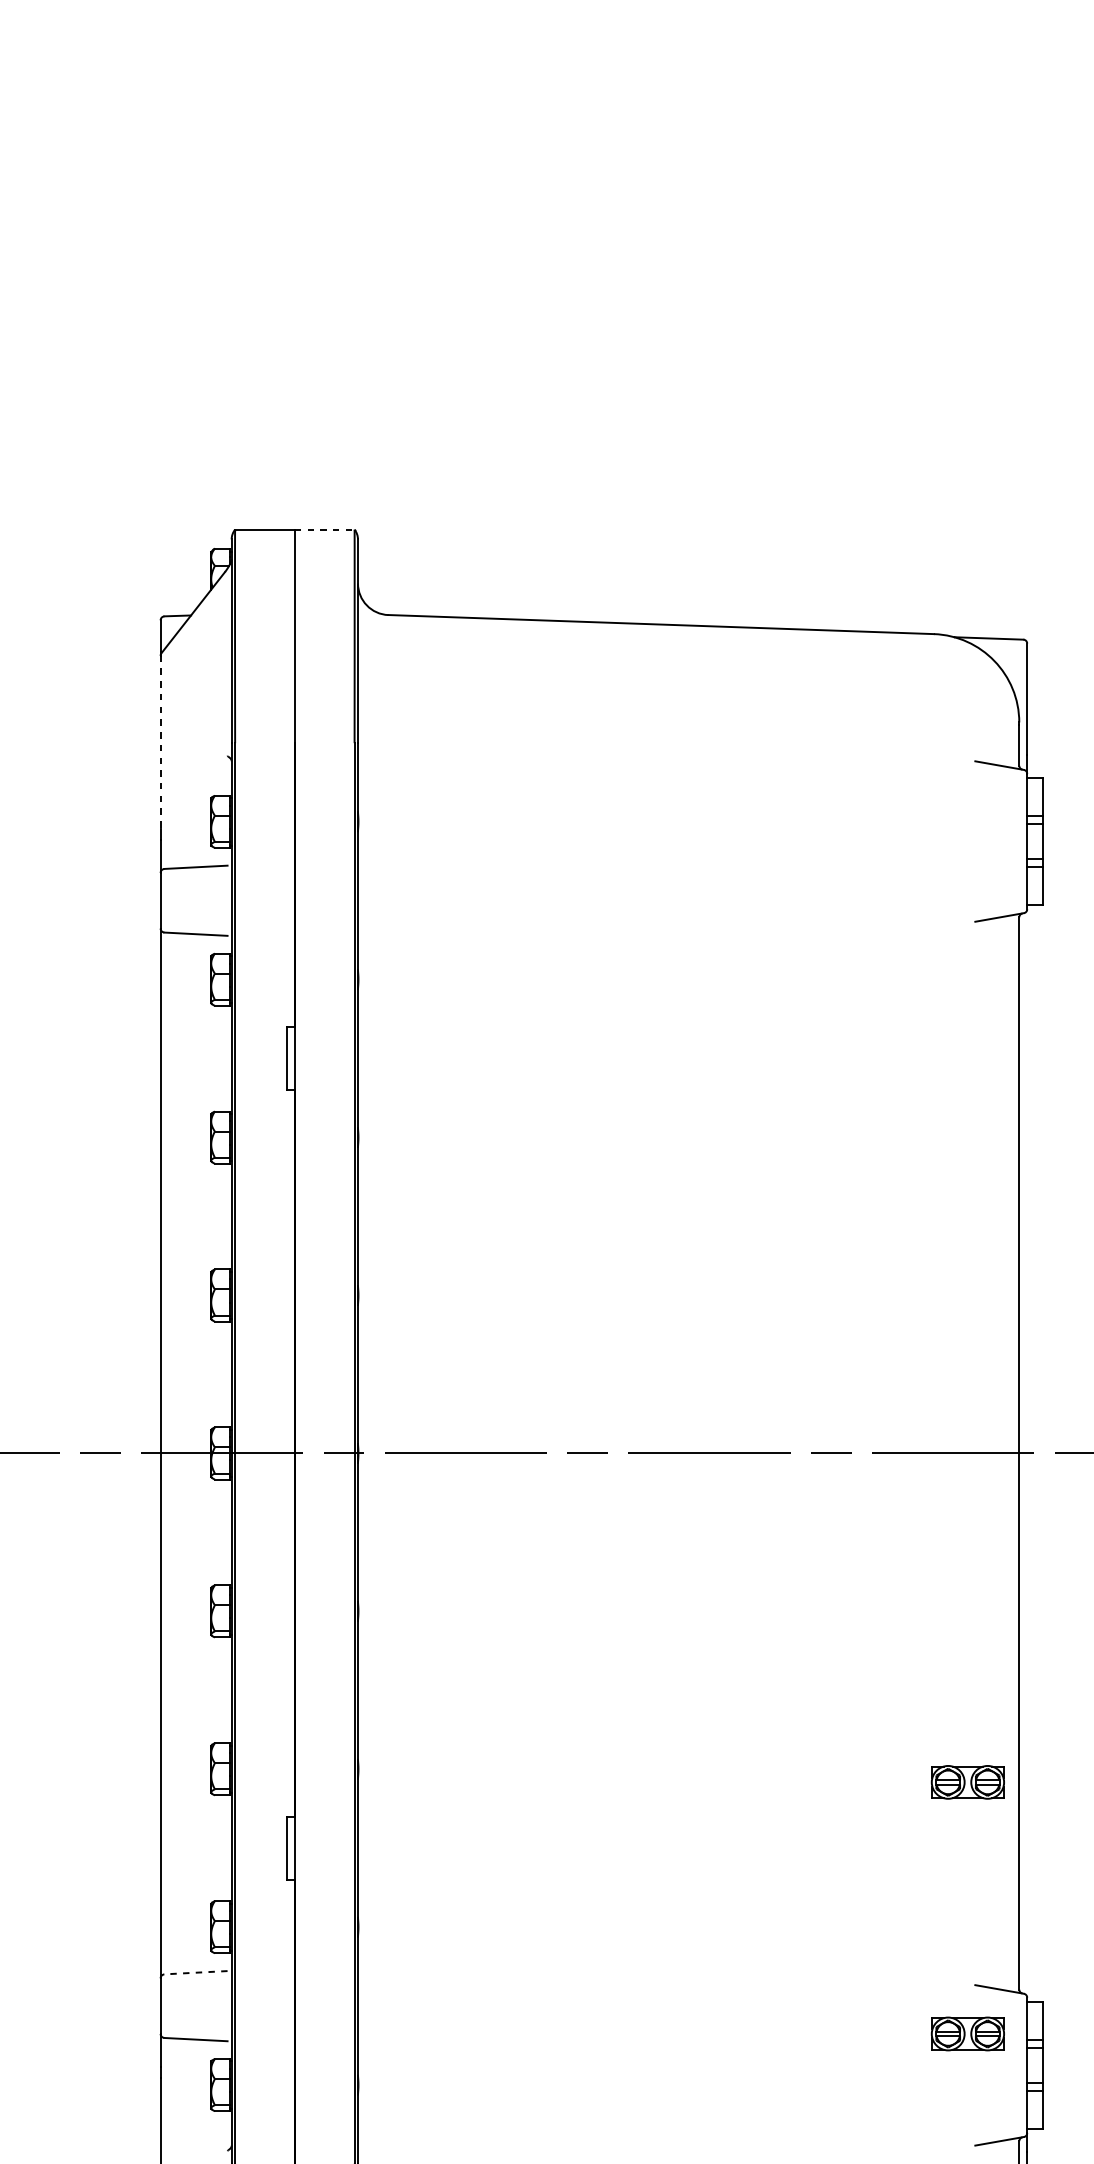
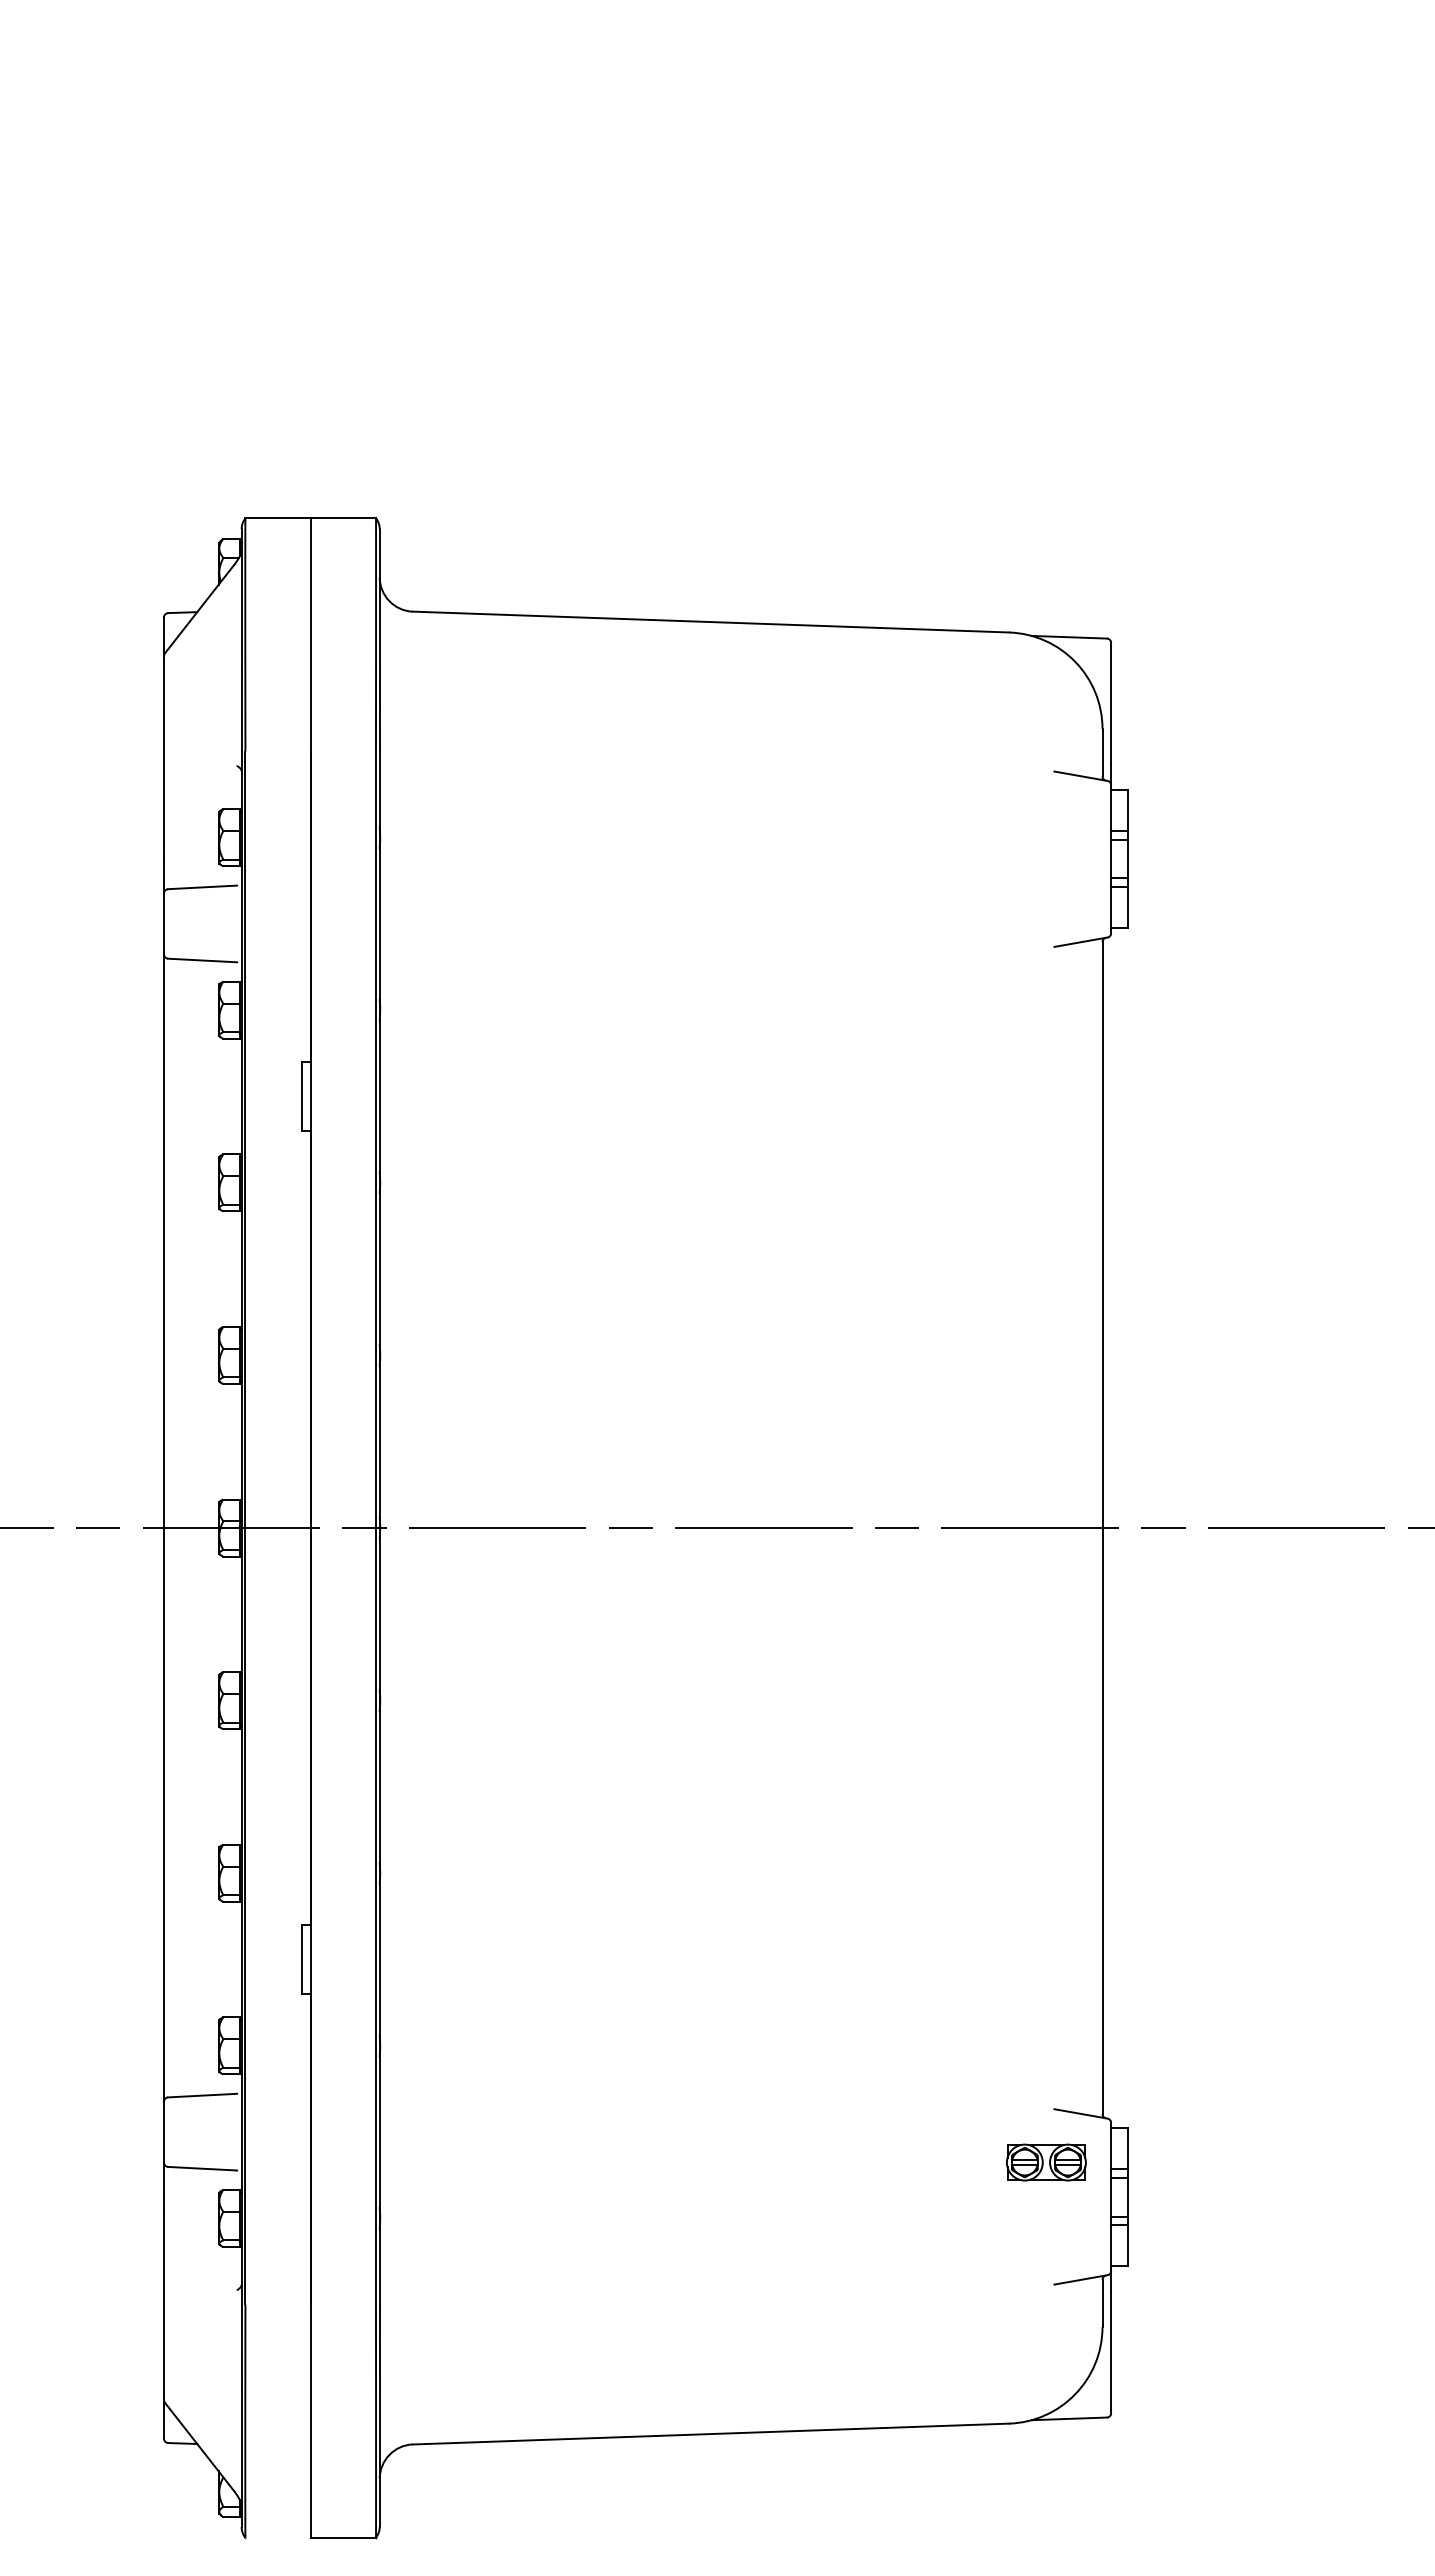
line: (324, 529) -> (343, 518), dashed -> solid
line: (160, 742) -> (163, 750), dashed -> solid
part: (968, 1782) -> (1046, 1887), removed
line: (195, 1972) -> (202, 2095), dashed -> solid

